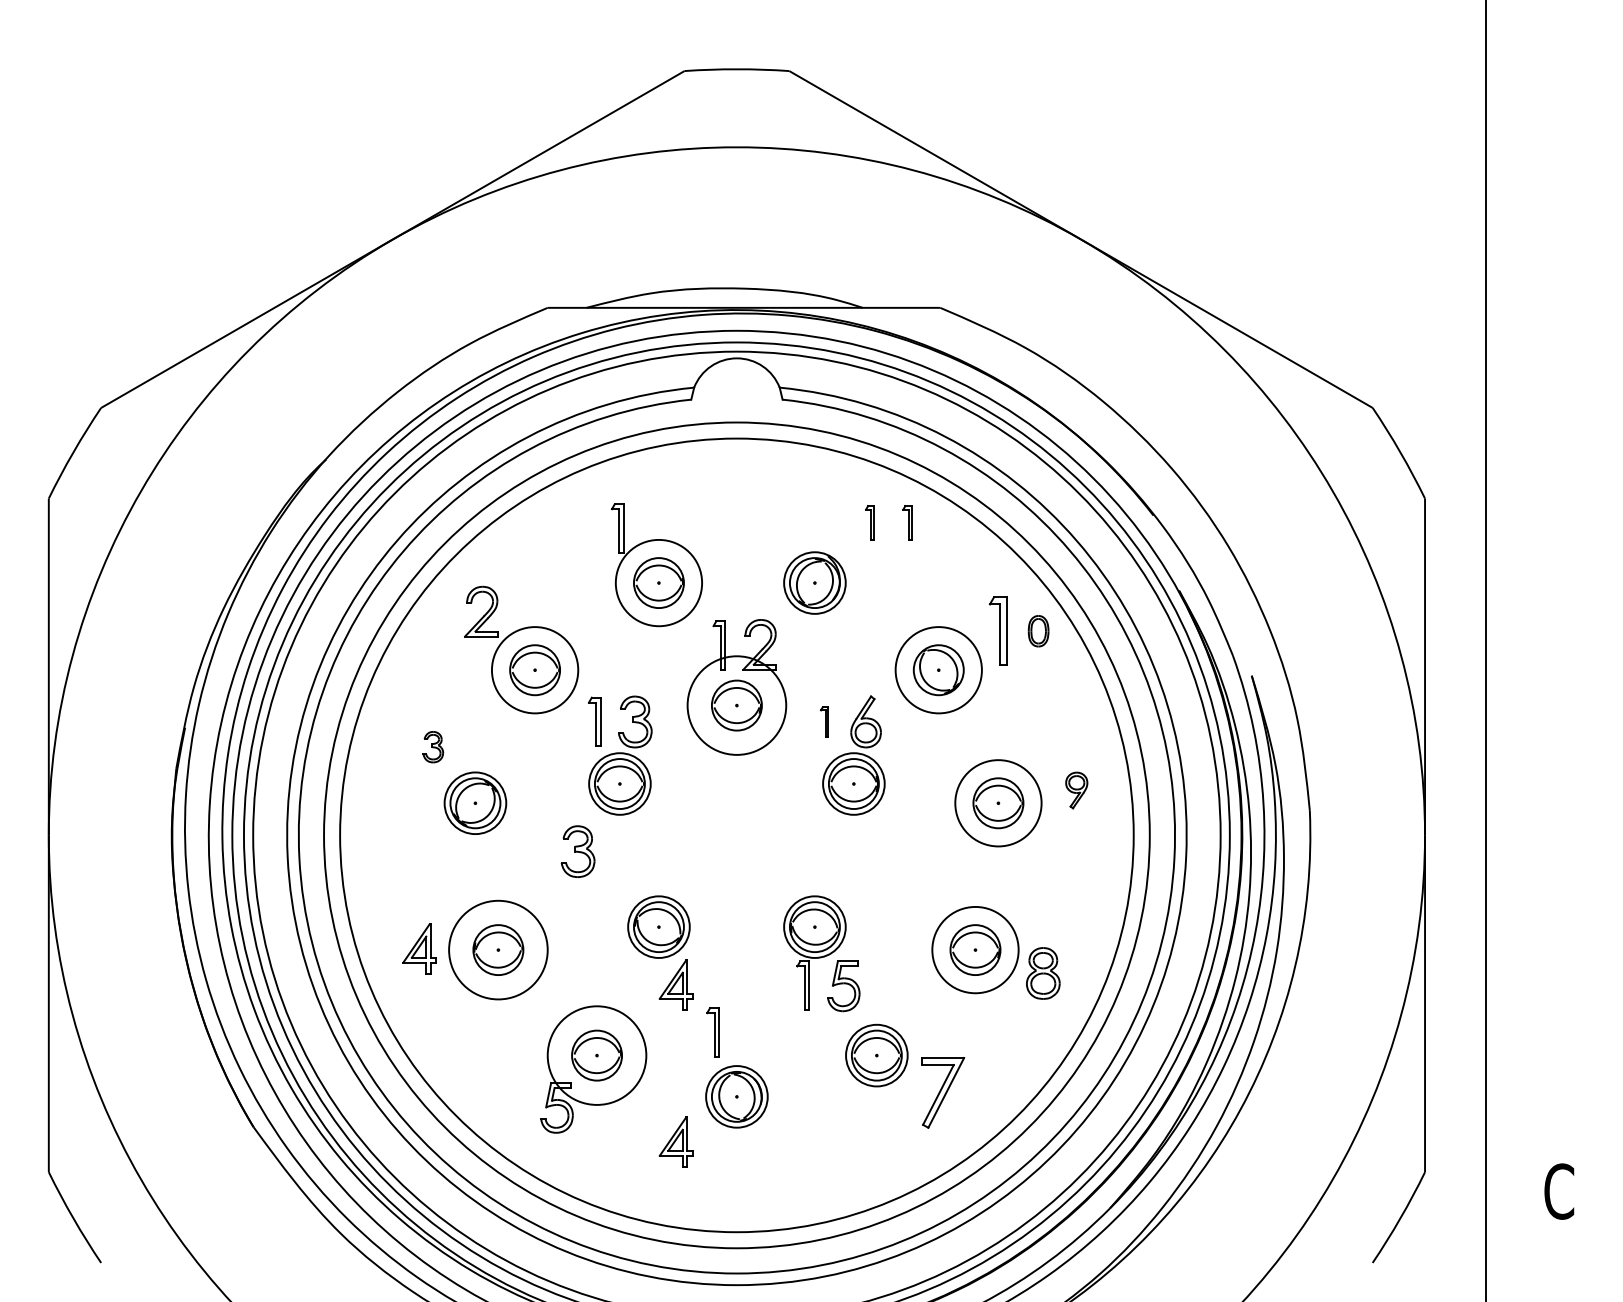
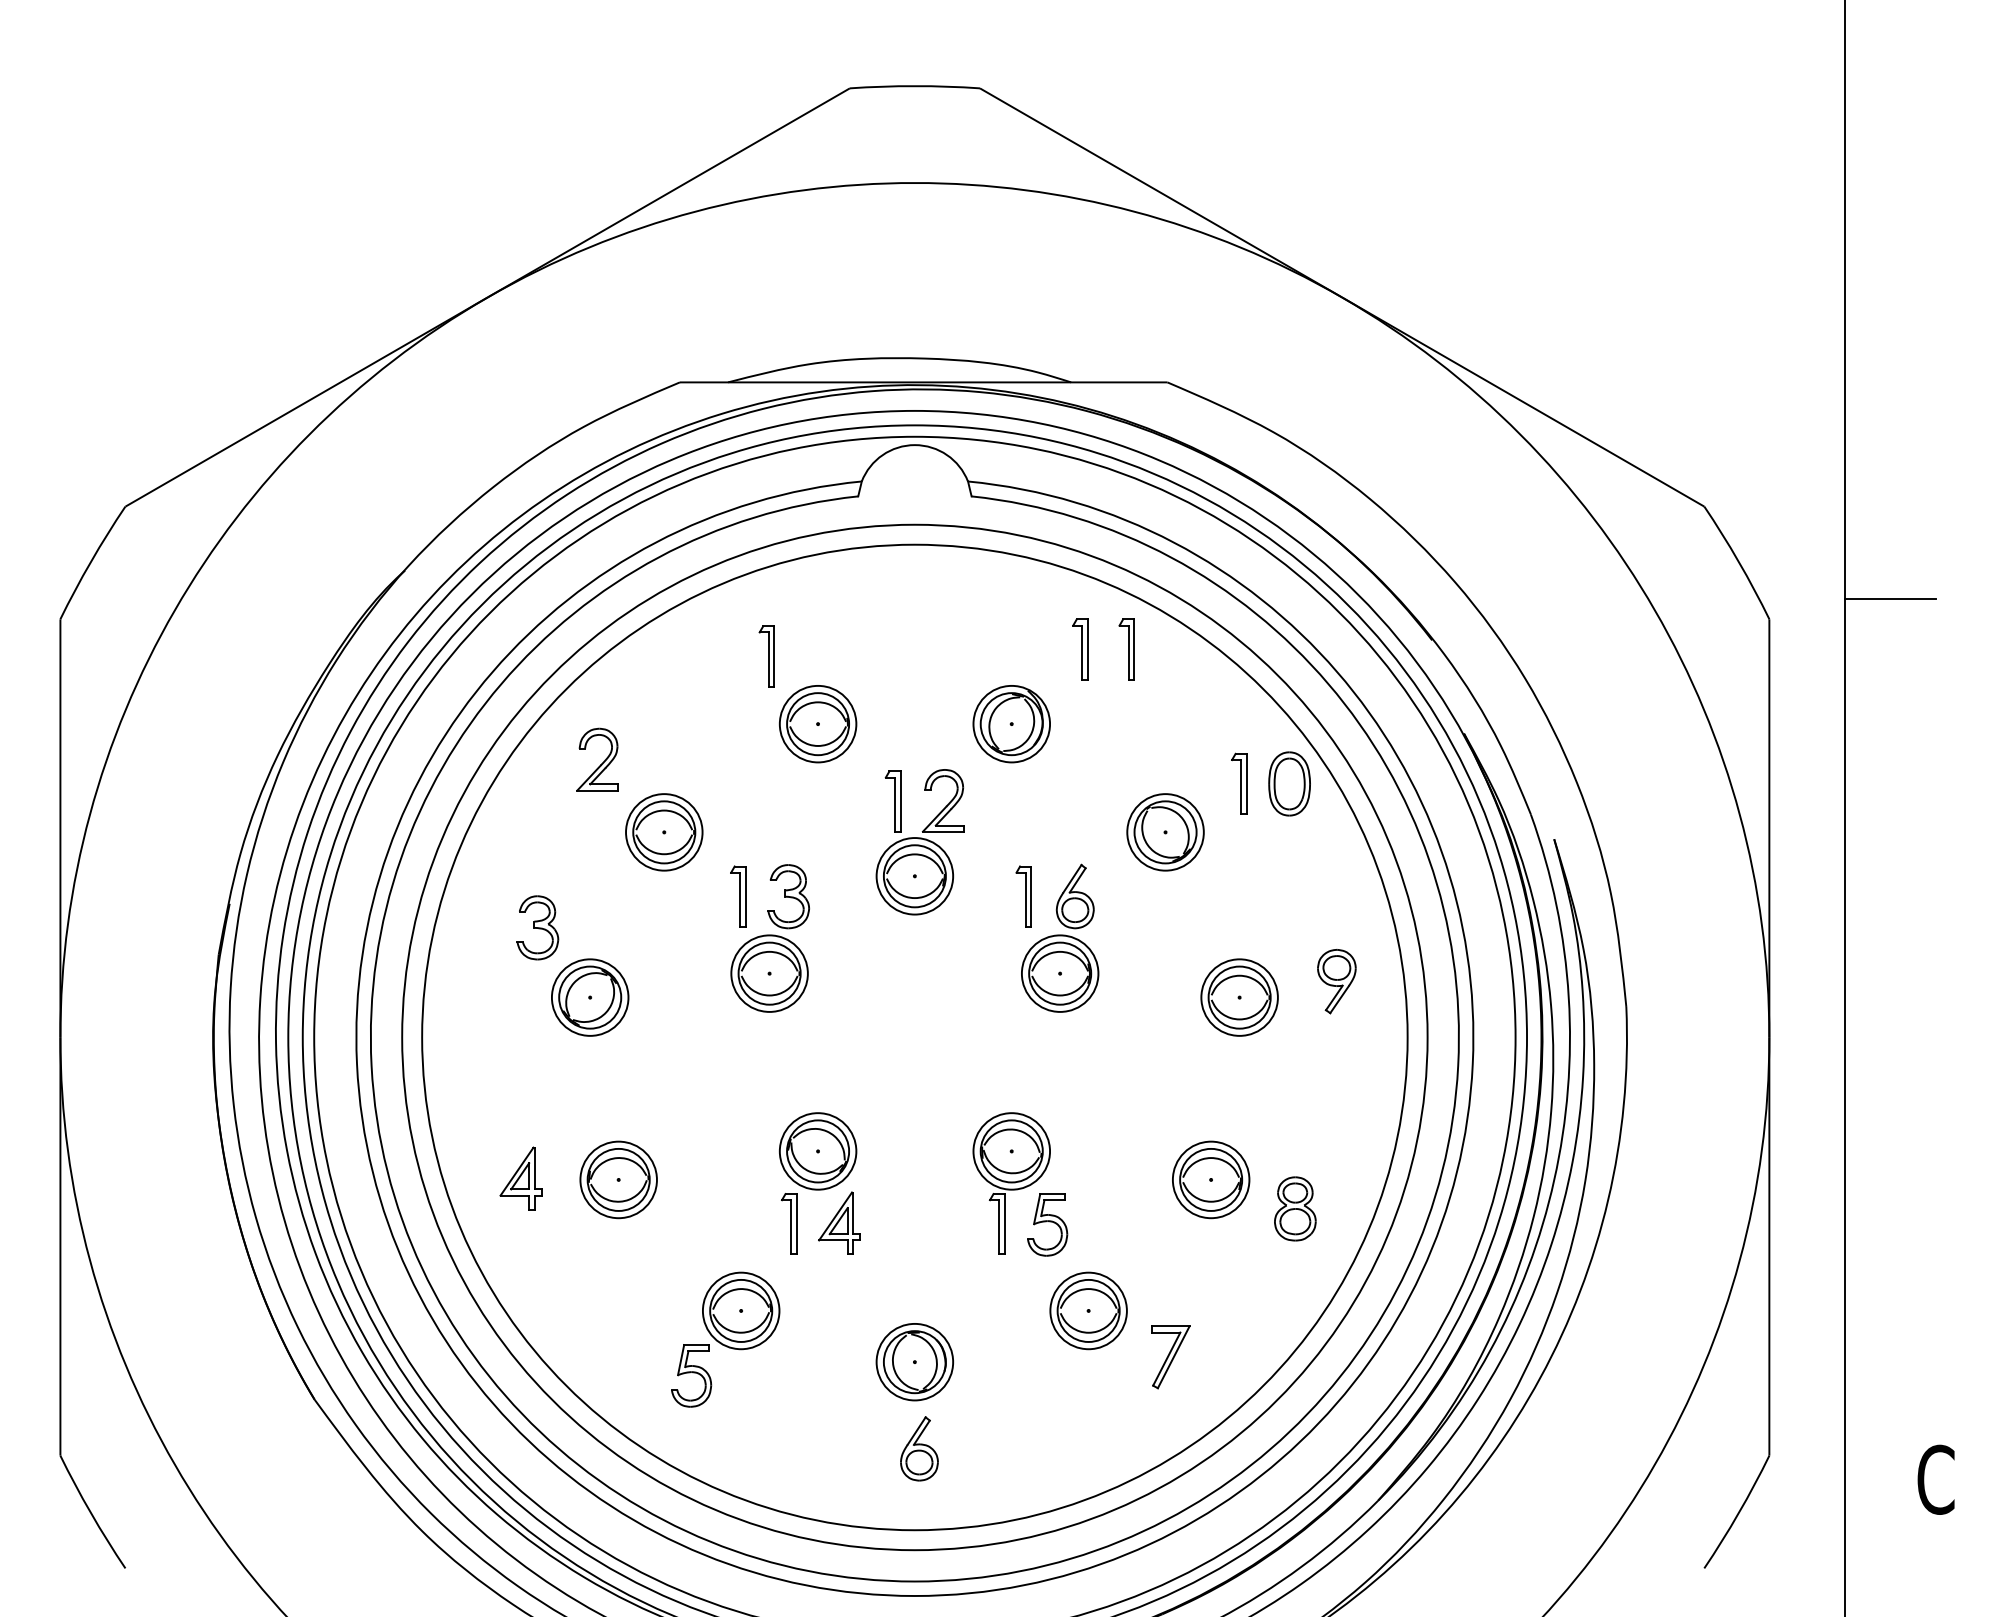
line: (1522, 482) -> (1890, 599), added
part: (870, 522) -> (1080, 649), size x1.43
part: (907, 522) -> (1126, 649), size x1.43
circle: (658, 582) -> (817, 723), size x0.71
part: (998, 630) -> (1239, 783), size x0.71
part: (1038, 630) -> (1289, 783), size x1.67
circle: (535, 670) -> (664, 832), size x0.71
circle: (938, 670) -> (1165, 832), size x0.71
circle: (736, 705) -> (914, 876), size x0.62
part: (824, 721) -> (1023, 896), size x1.67
part: (433, 746) -> (537, 927), size x1.67
part: (1076, 790) -> (1336, 981), size x1.43
circle: (998, 803) -> (1239, 997), size x0.71
part: (577, 851) -> (717, 1057), removed
circle: (498, 949) -> (618, 1179), size x0.62
circle: (974, 949) -> (1210, 1179), size x0.71
part: (713, 1031) -> (789, 1223), moved
circle: (596, 1055) -> (740, 1310), size x0.62
part: (942, 1093) -> (1170, 1357), size x0.71
part: (676, 1141) -> (839, 1417), removed
part: (740, 1166) -> (919, 1448), added

